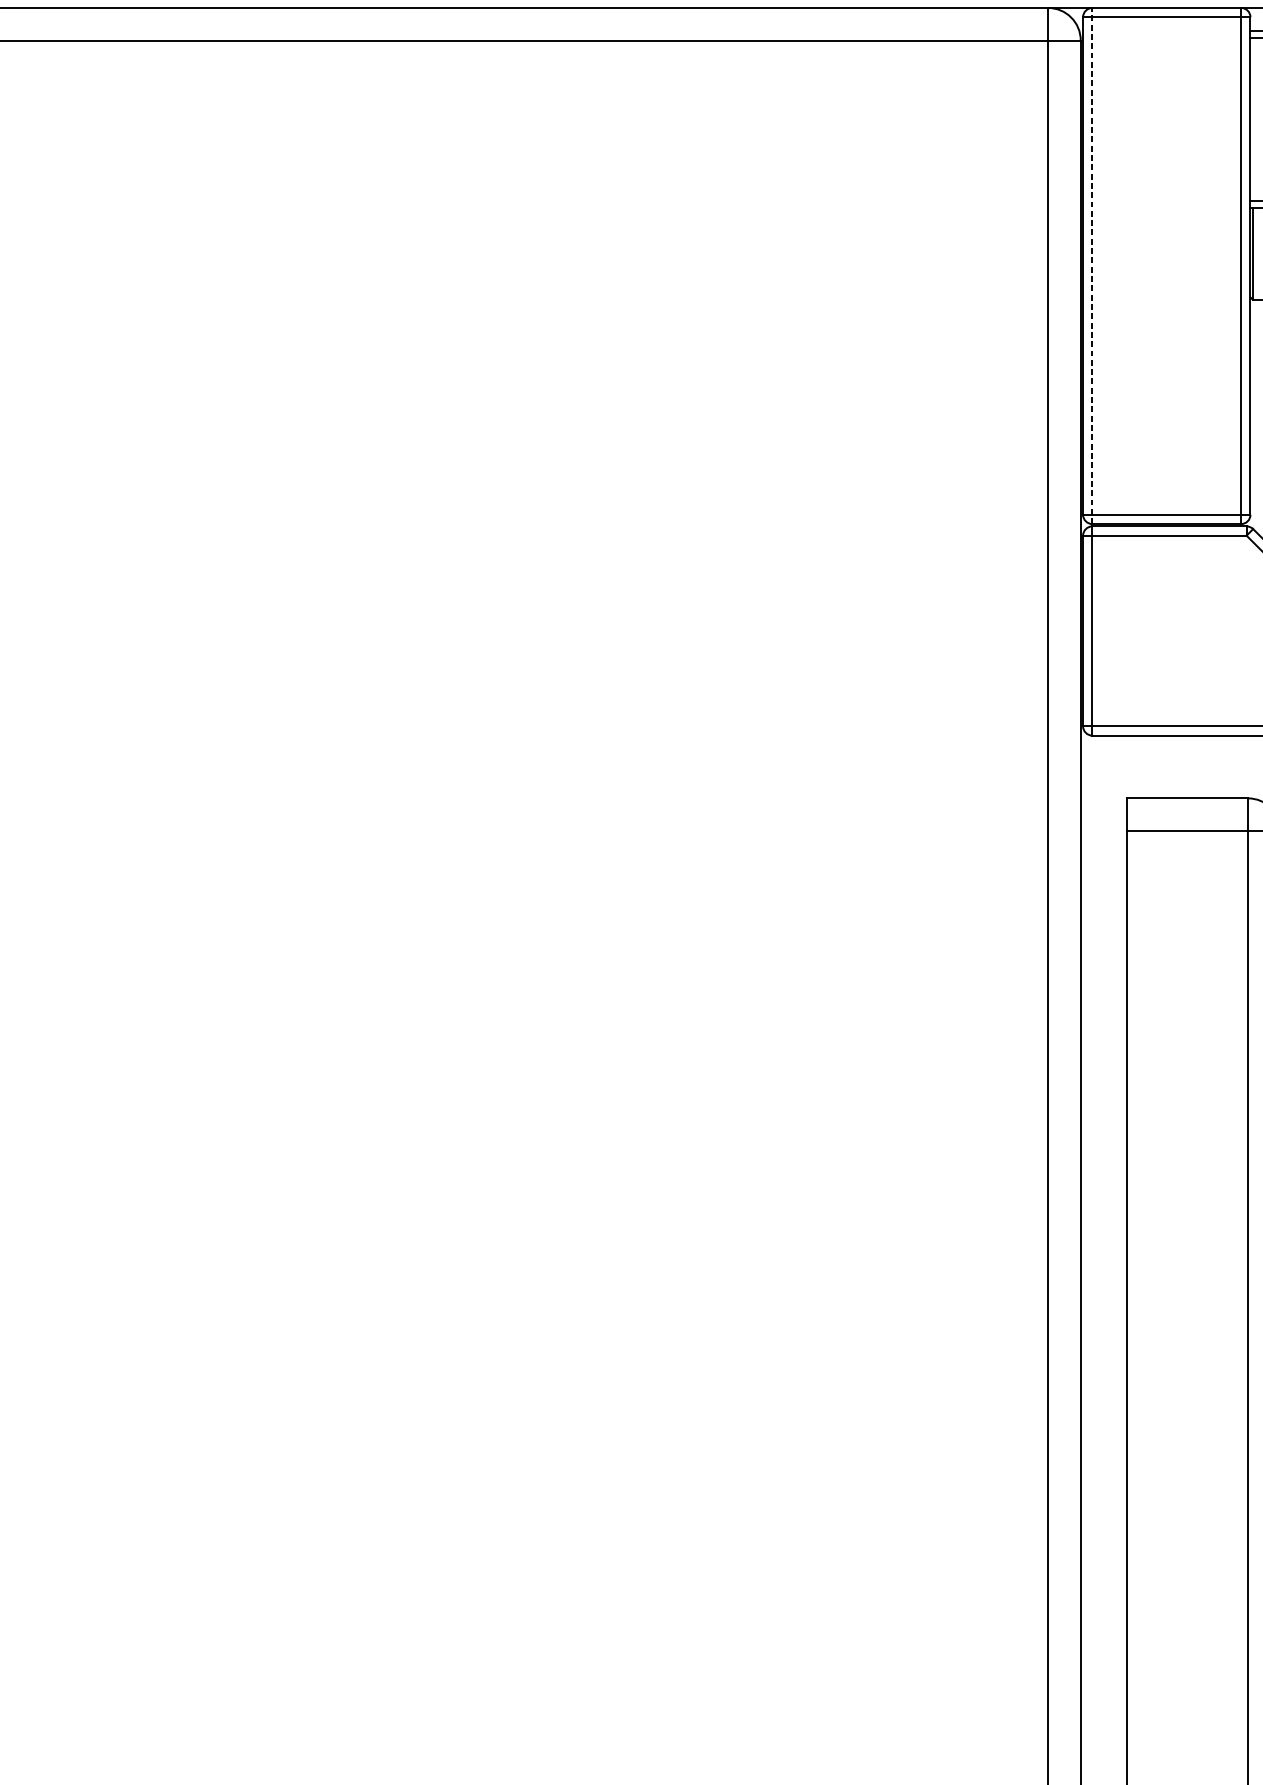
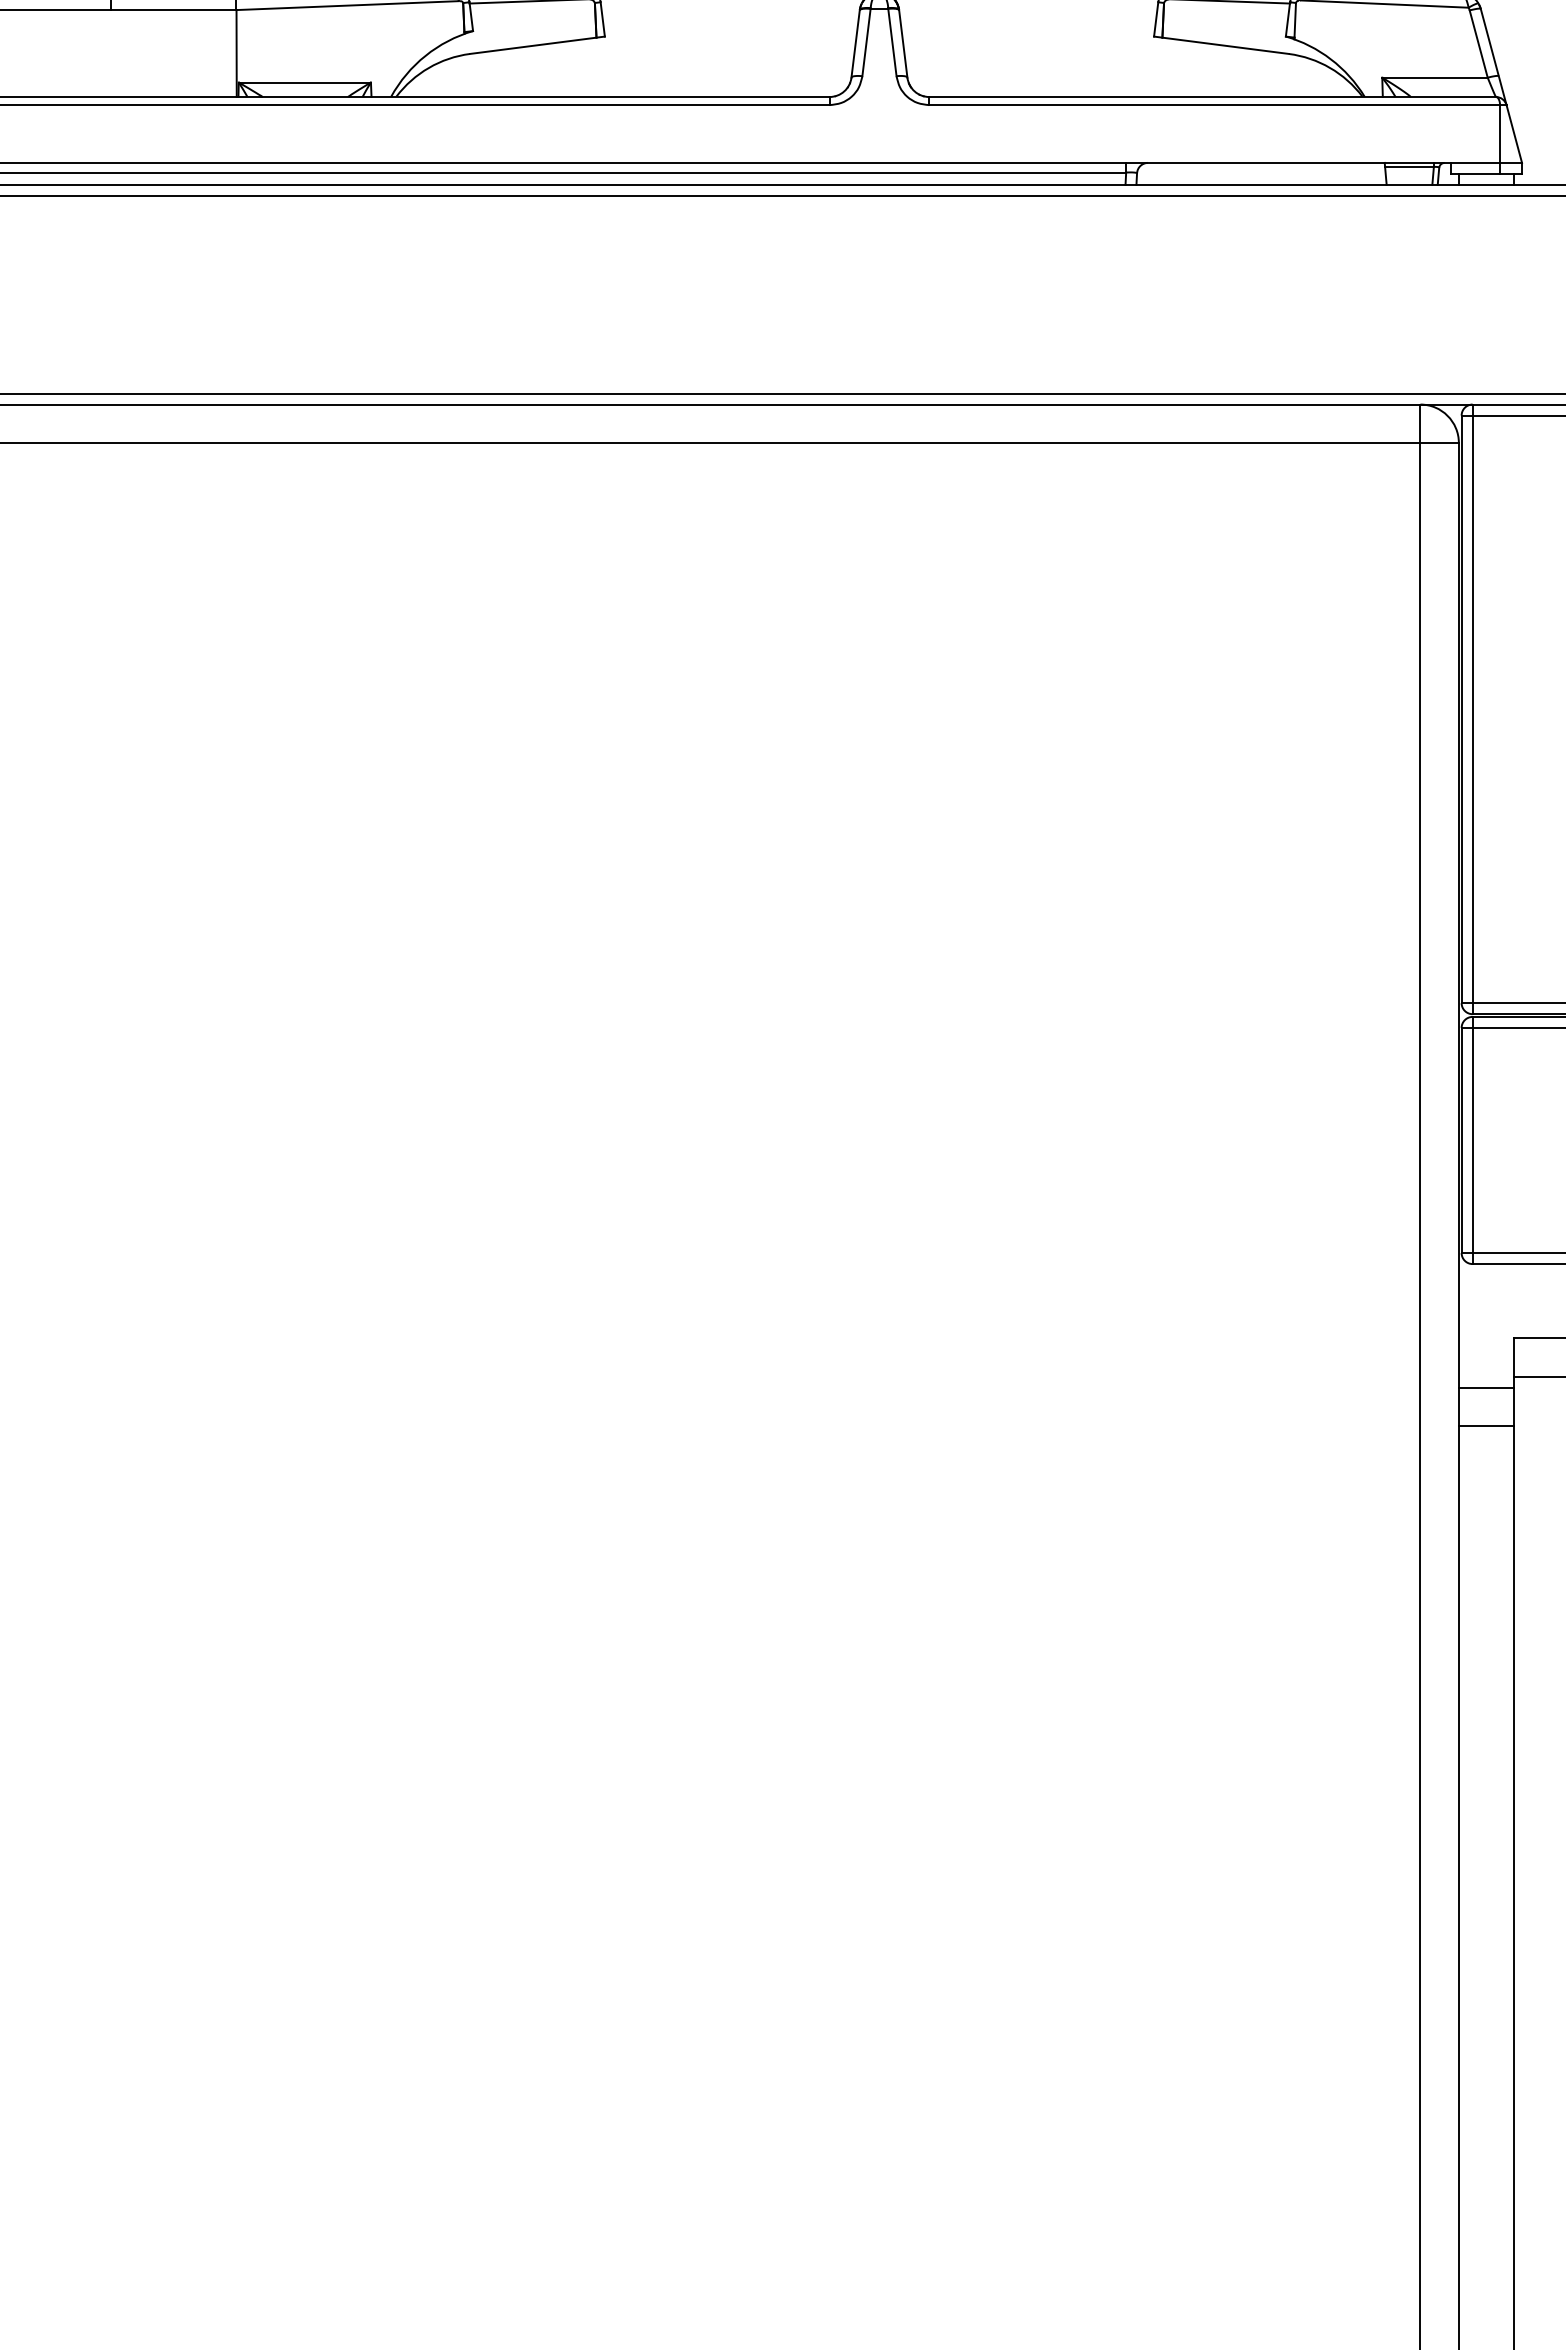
line: (1092, 266) -> (1472, 709), dashed -> solid
line: (1103, 840) -> (1485, 1387), added
line: (1103, 873) -> (1485, 1426), added

